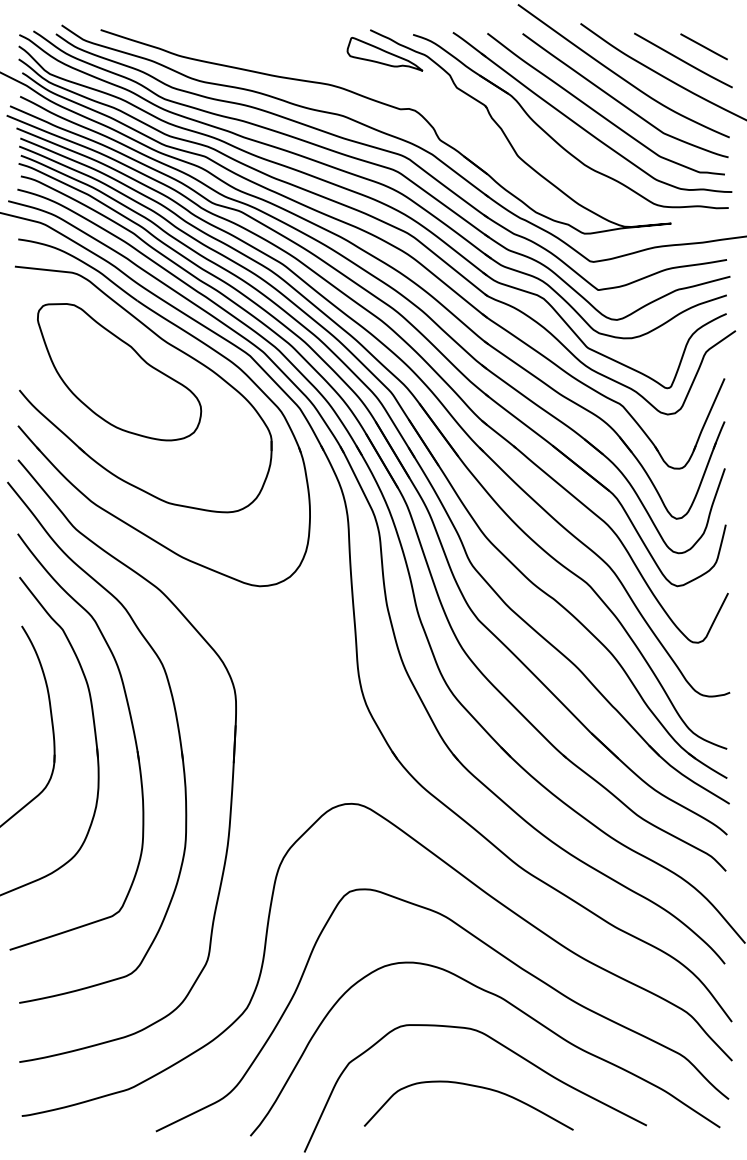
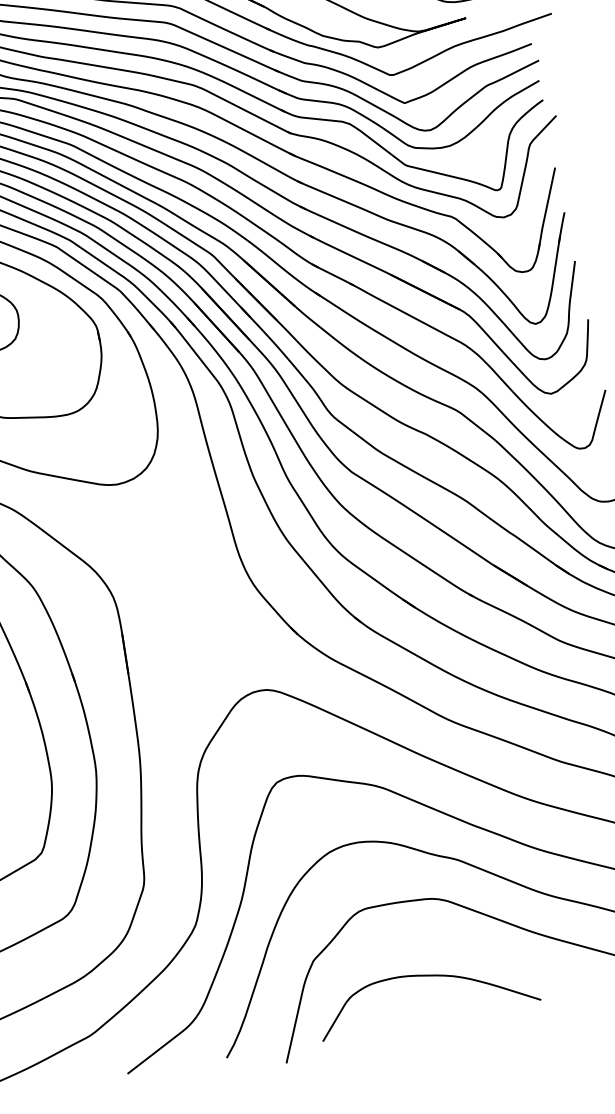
curve: (471, 1086) -> (425, 976), moved

